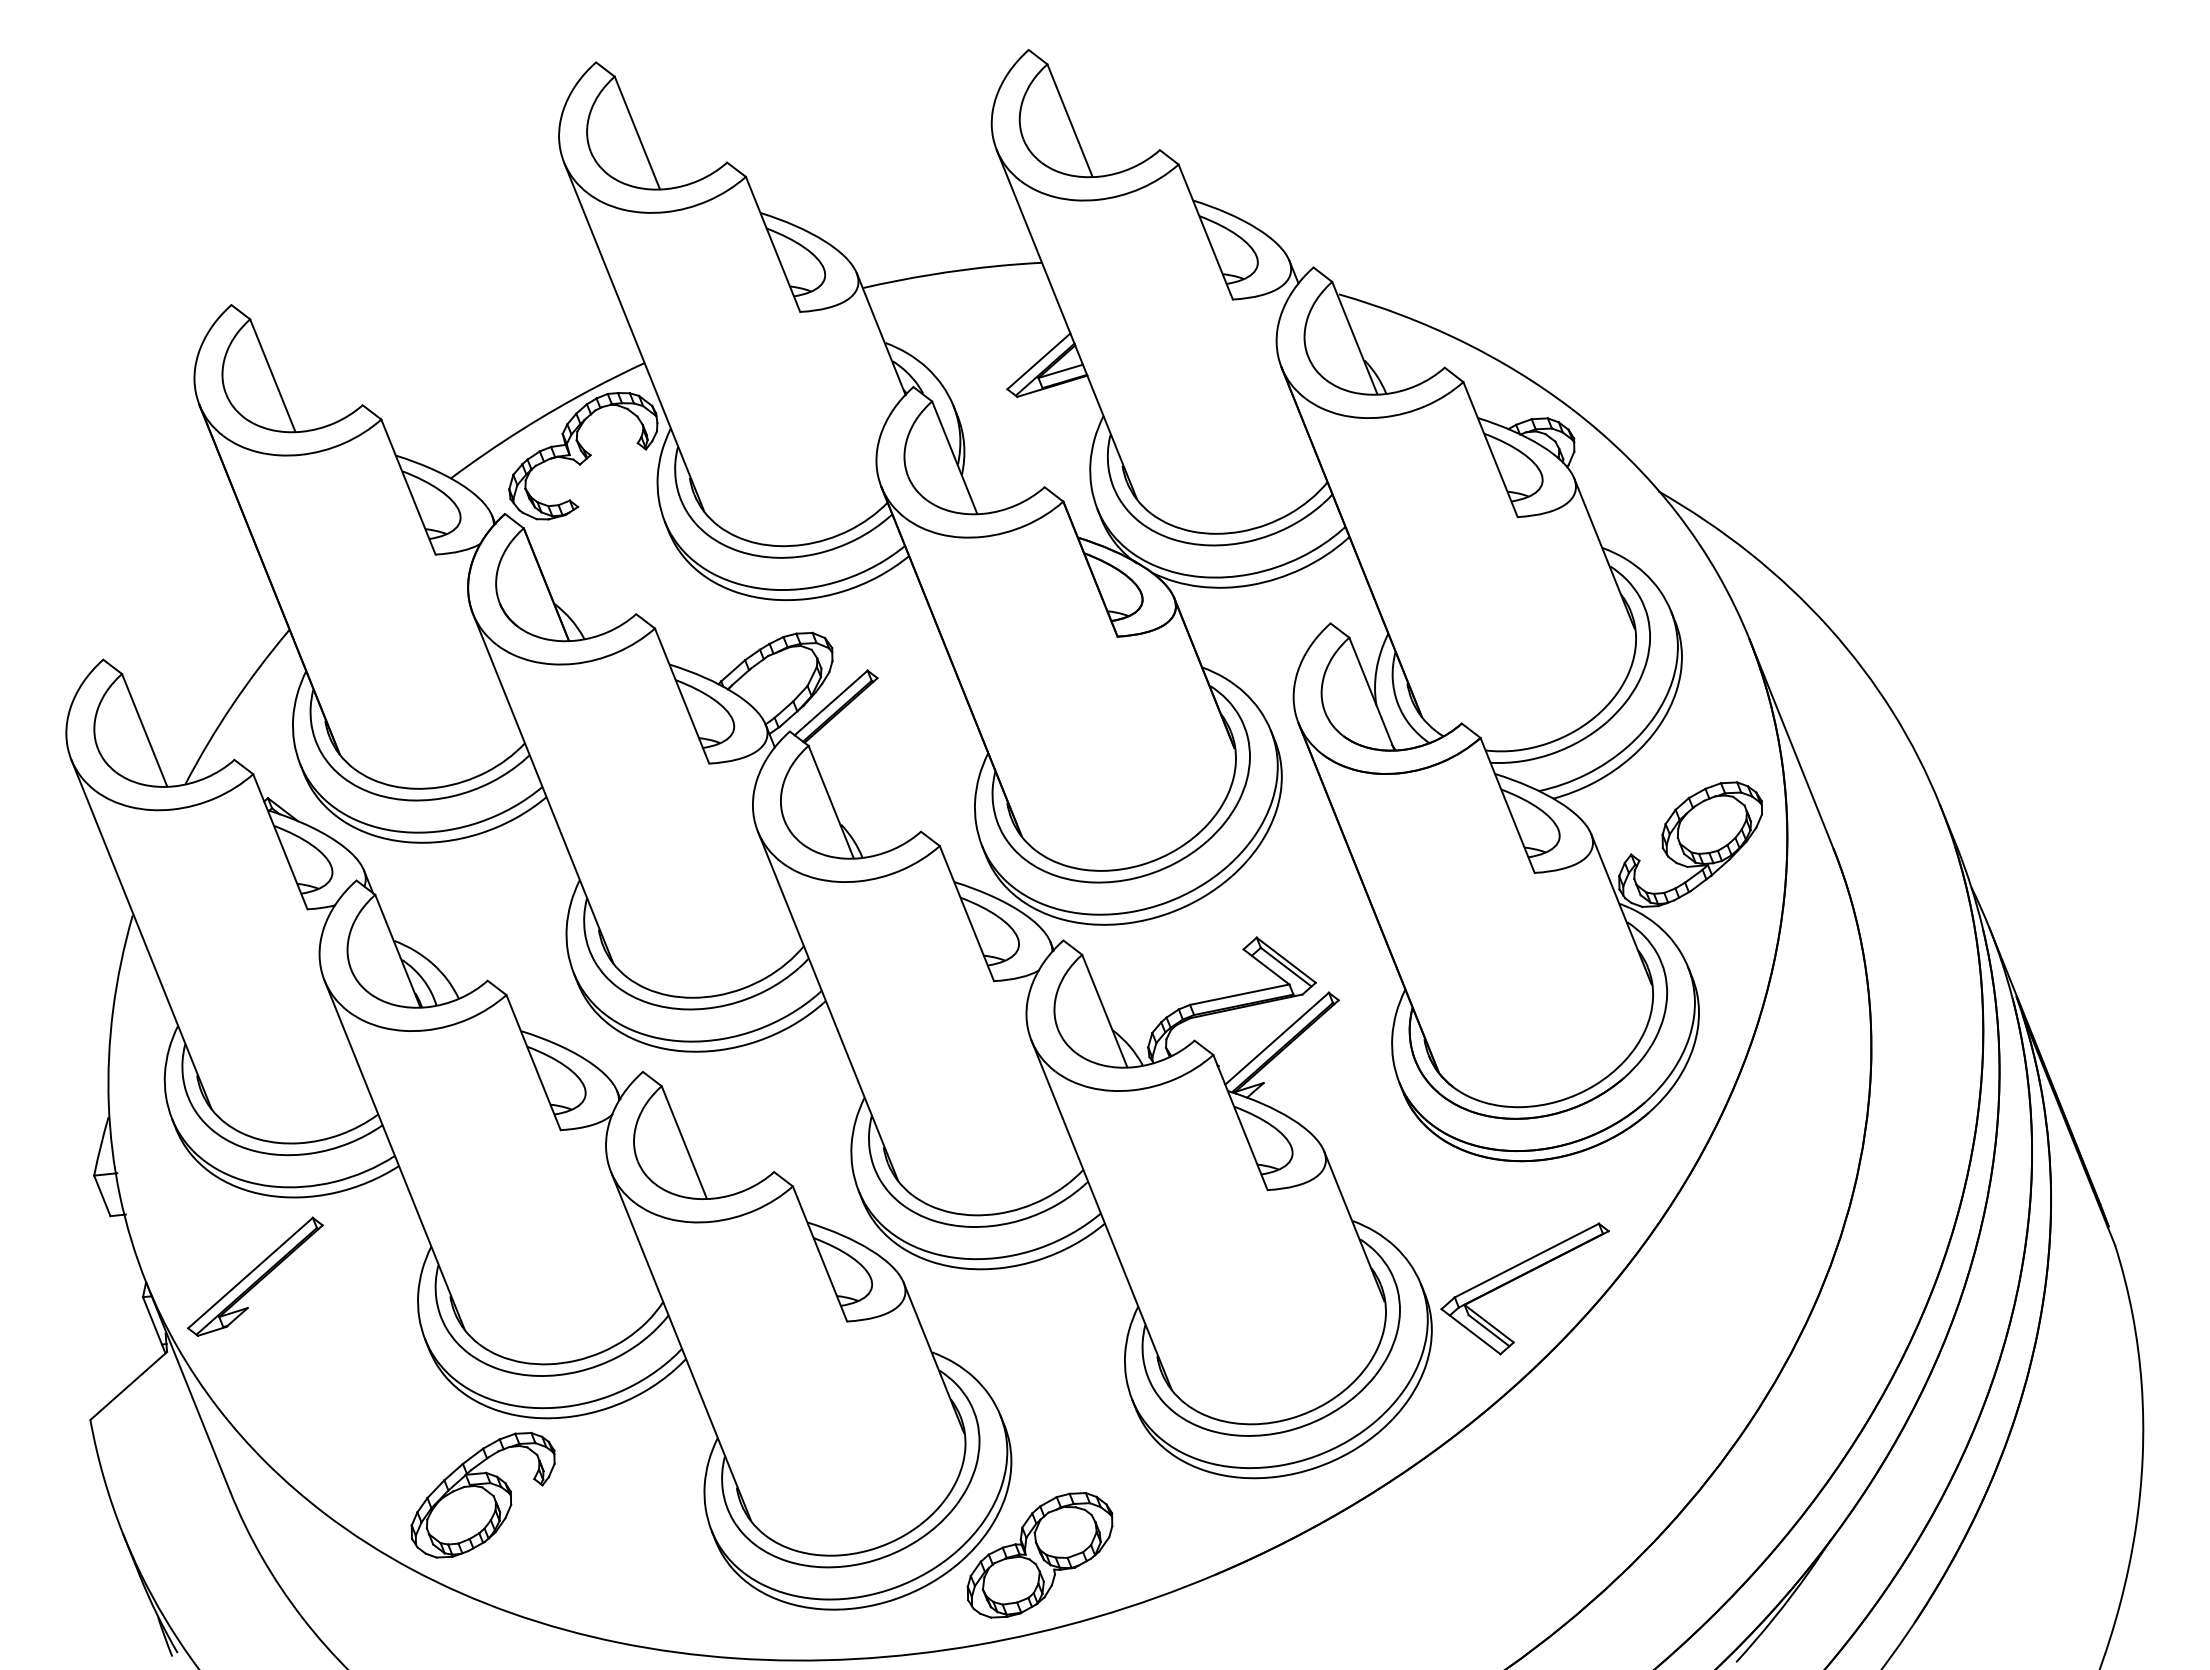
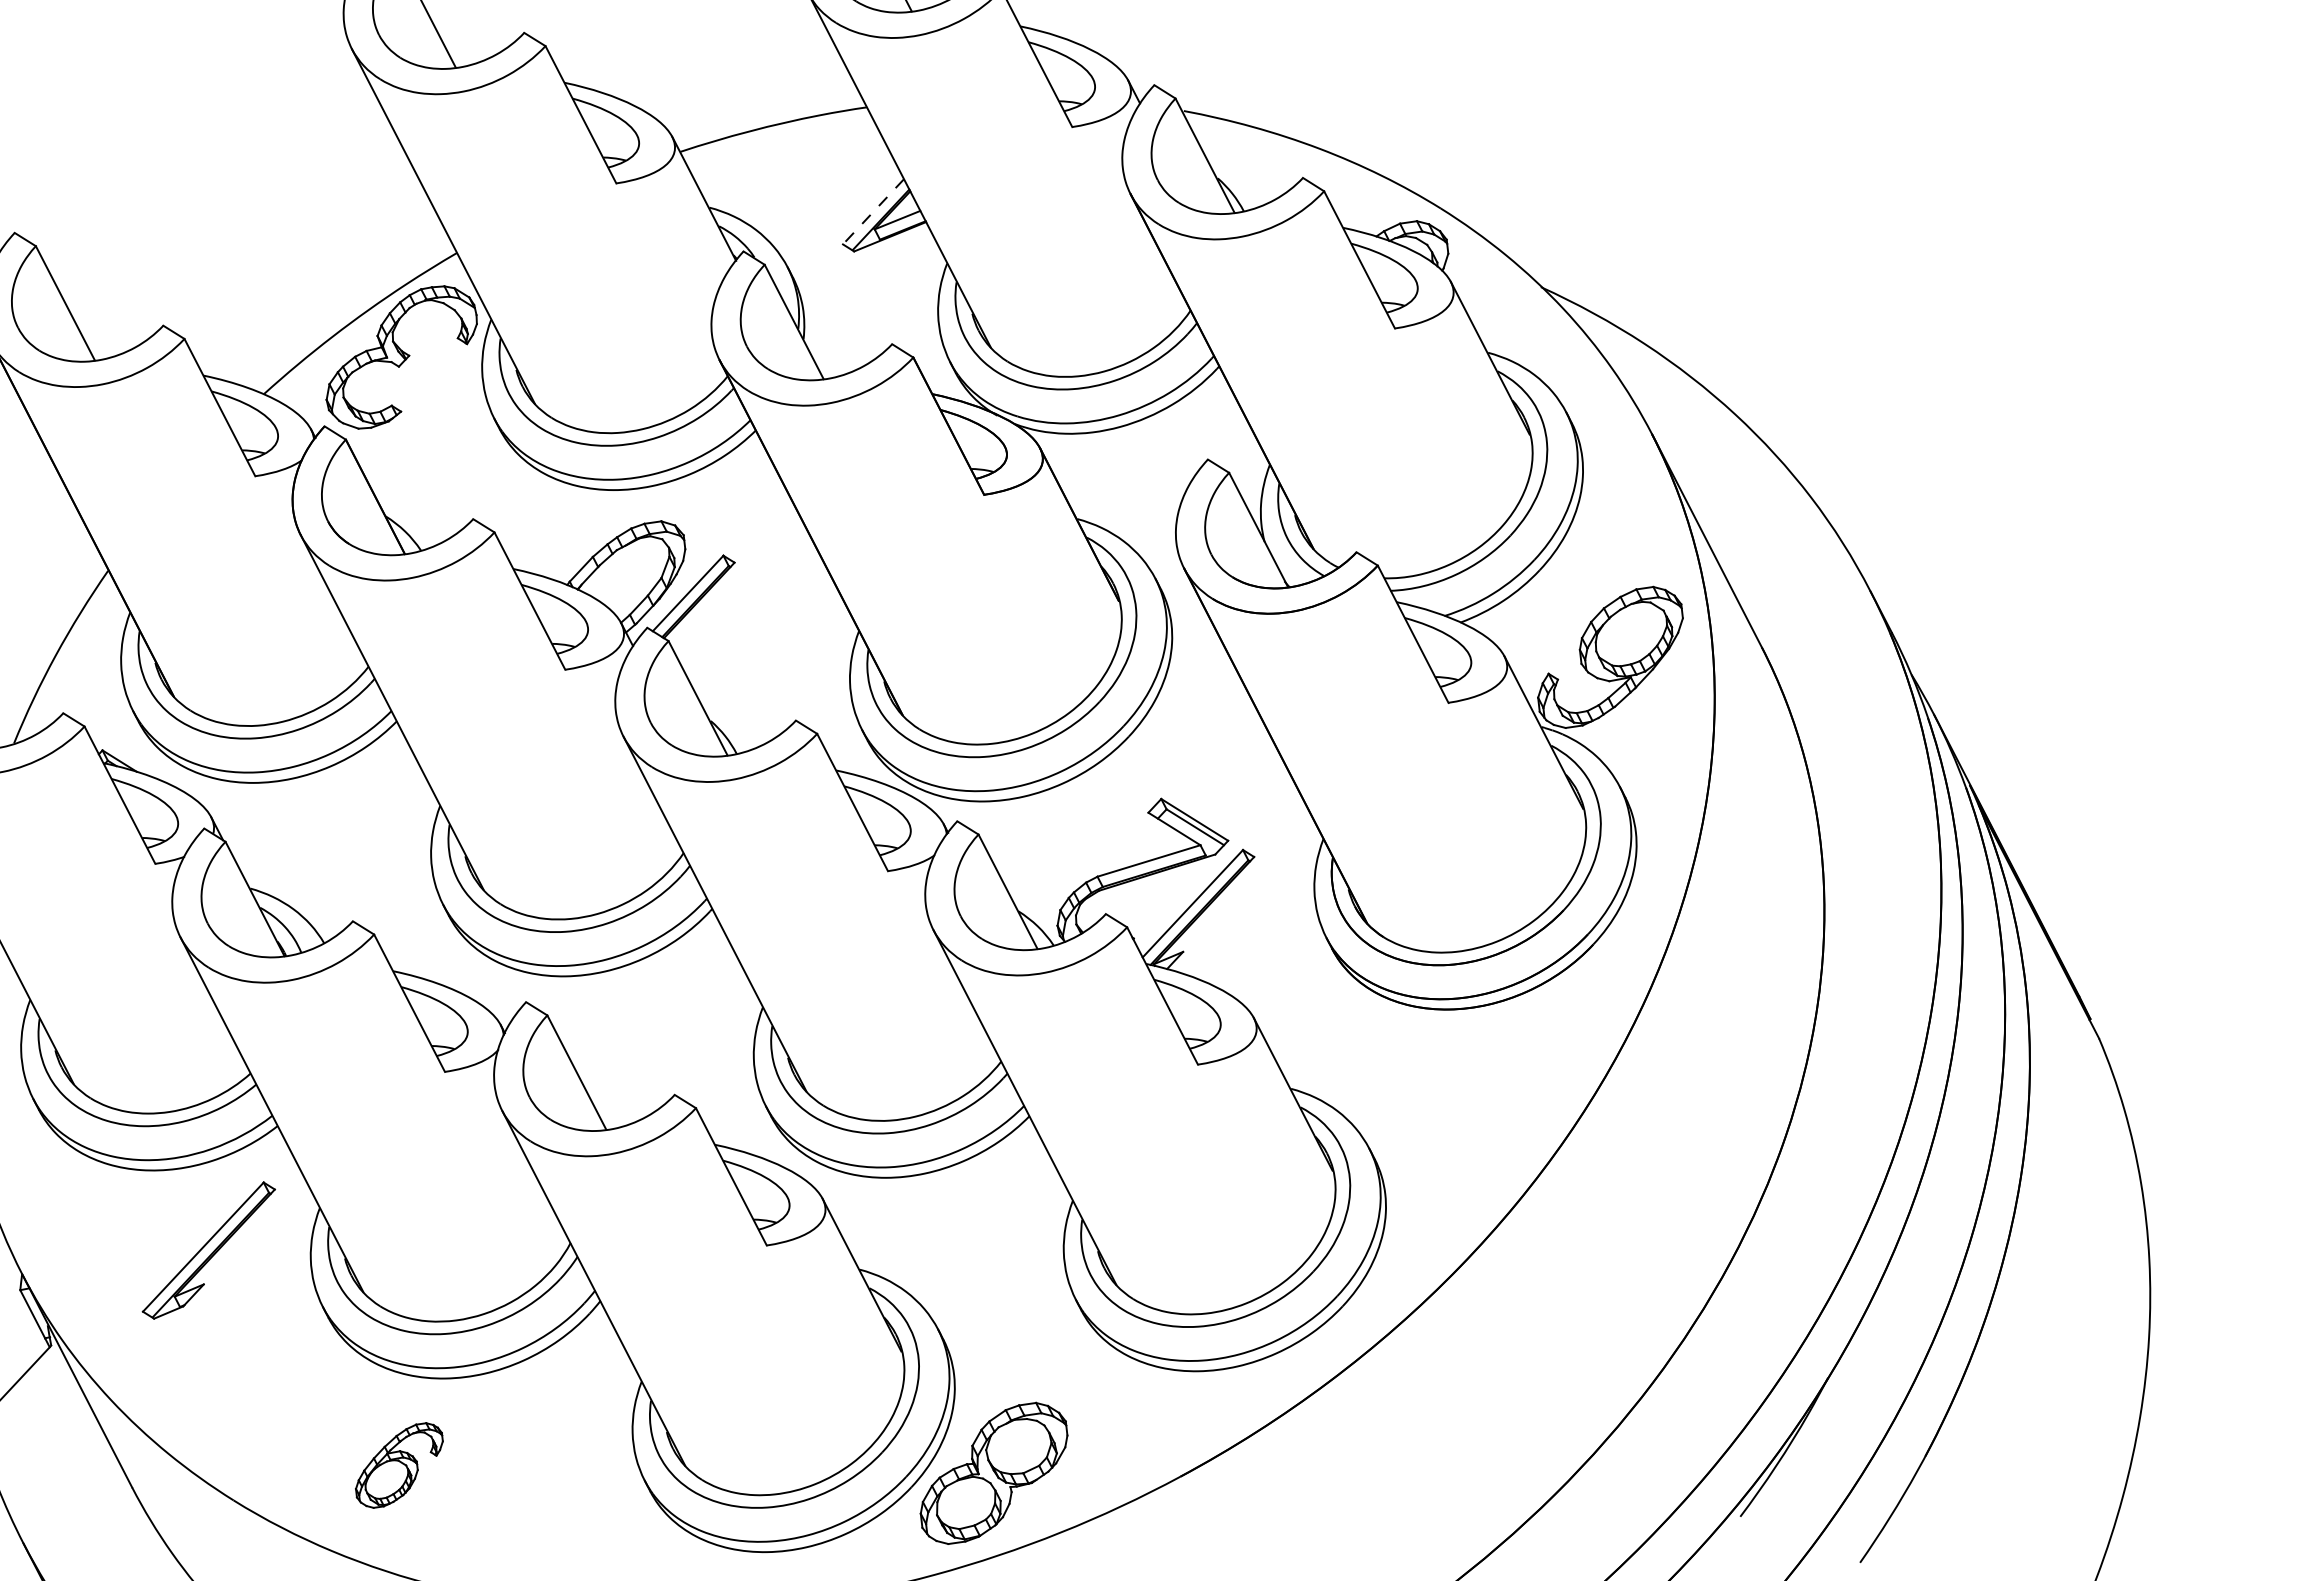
line: (1038, 361) -> (873, 211), solid -> dashed
part: (255, 1276) -> (208, 1250), moved
part: (1518, 1278) -> (1471, 1133), removed
part: (482, 1495) -> (398, 1465), size x0.6

